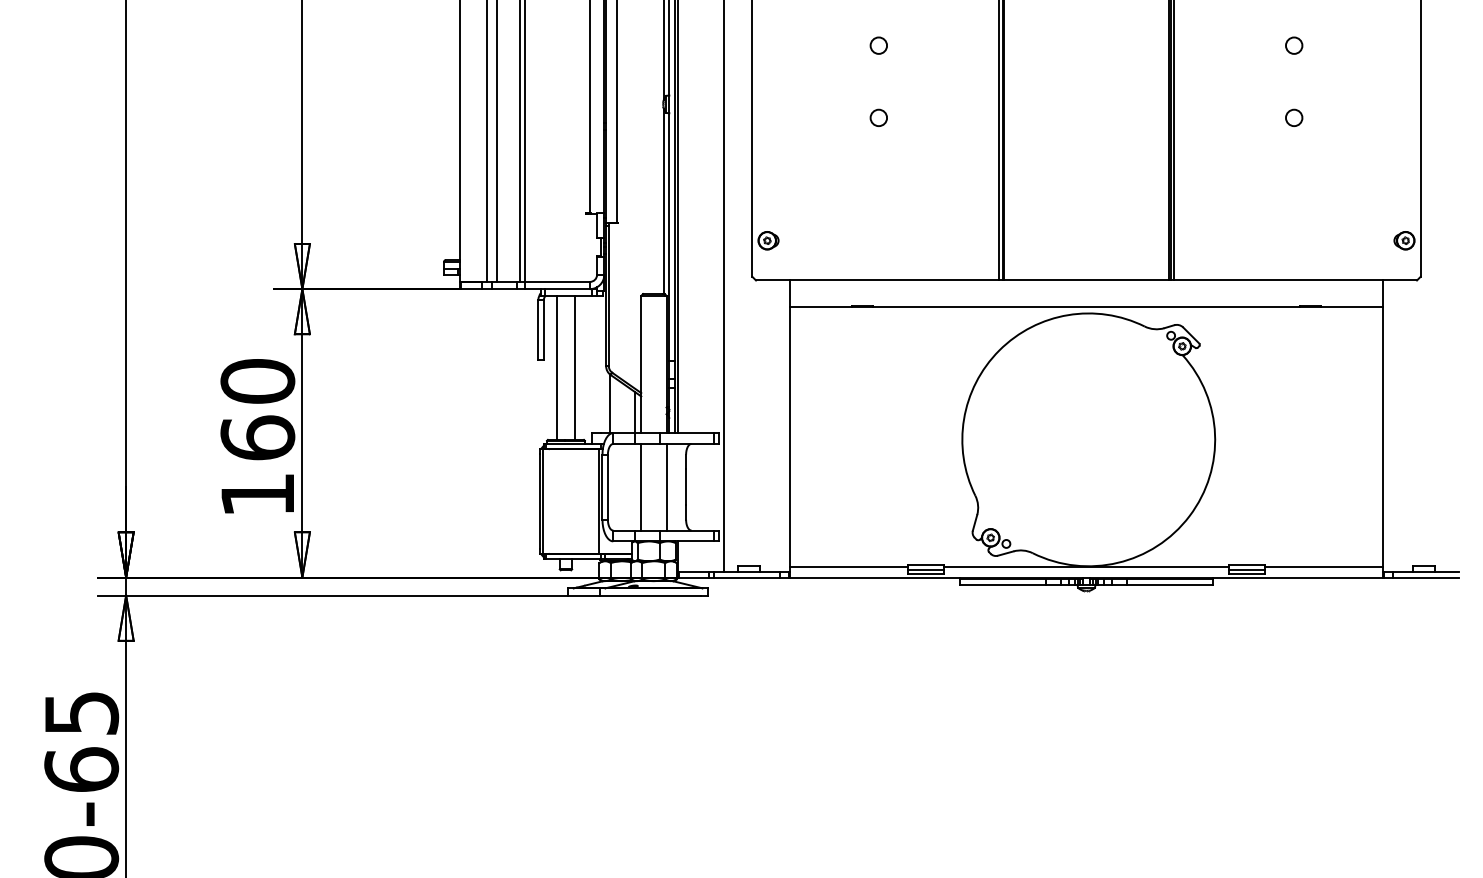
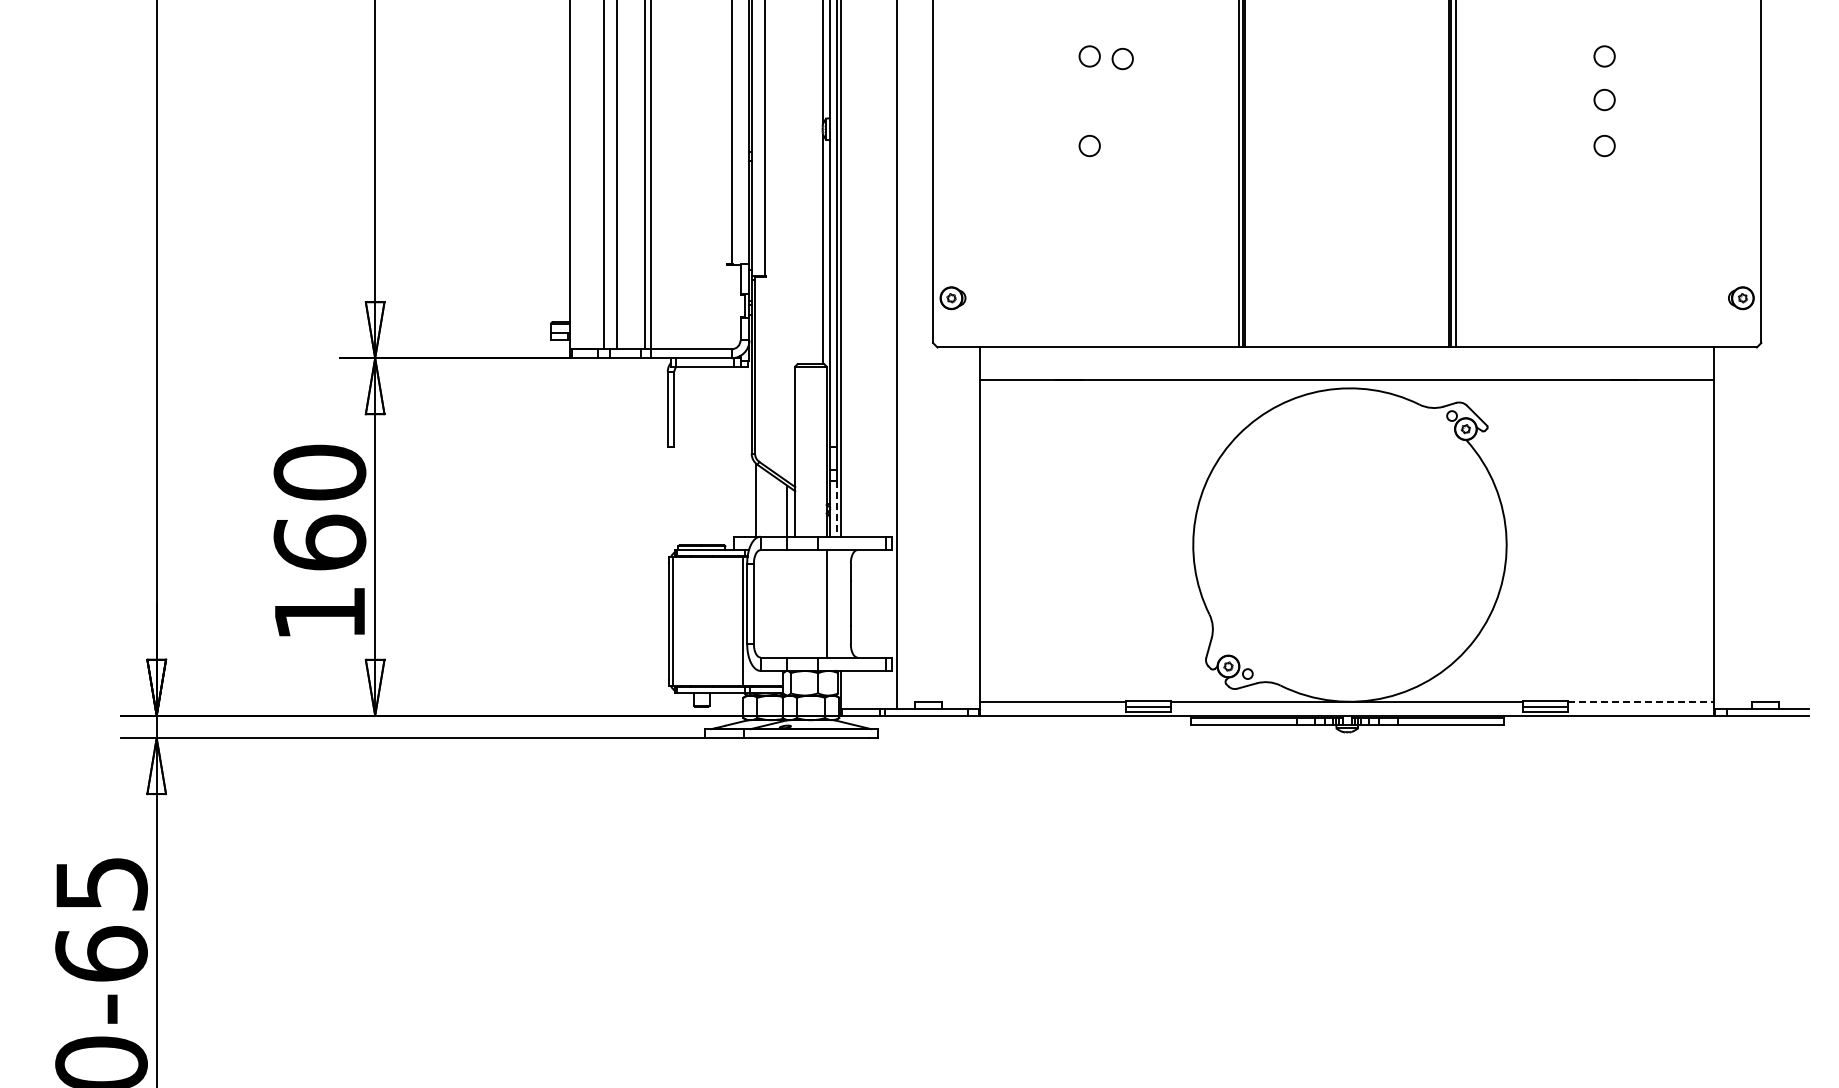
circle: (905, 47) -> (1122, 58), added
circle: (1294, 80) -> (1604, 99), added
line: (556, 368) -> (690, 456), removed
line: (575, 368) -> (713, 456), removed
line: (674, 410) -> (836, 508), solid -> dashed
line: (641, 486) -> (795, 603), removed
line: (1323, 566) -> (1641, 702), solid -> dashed

